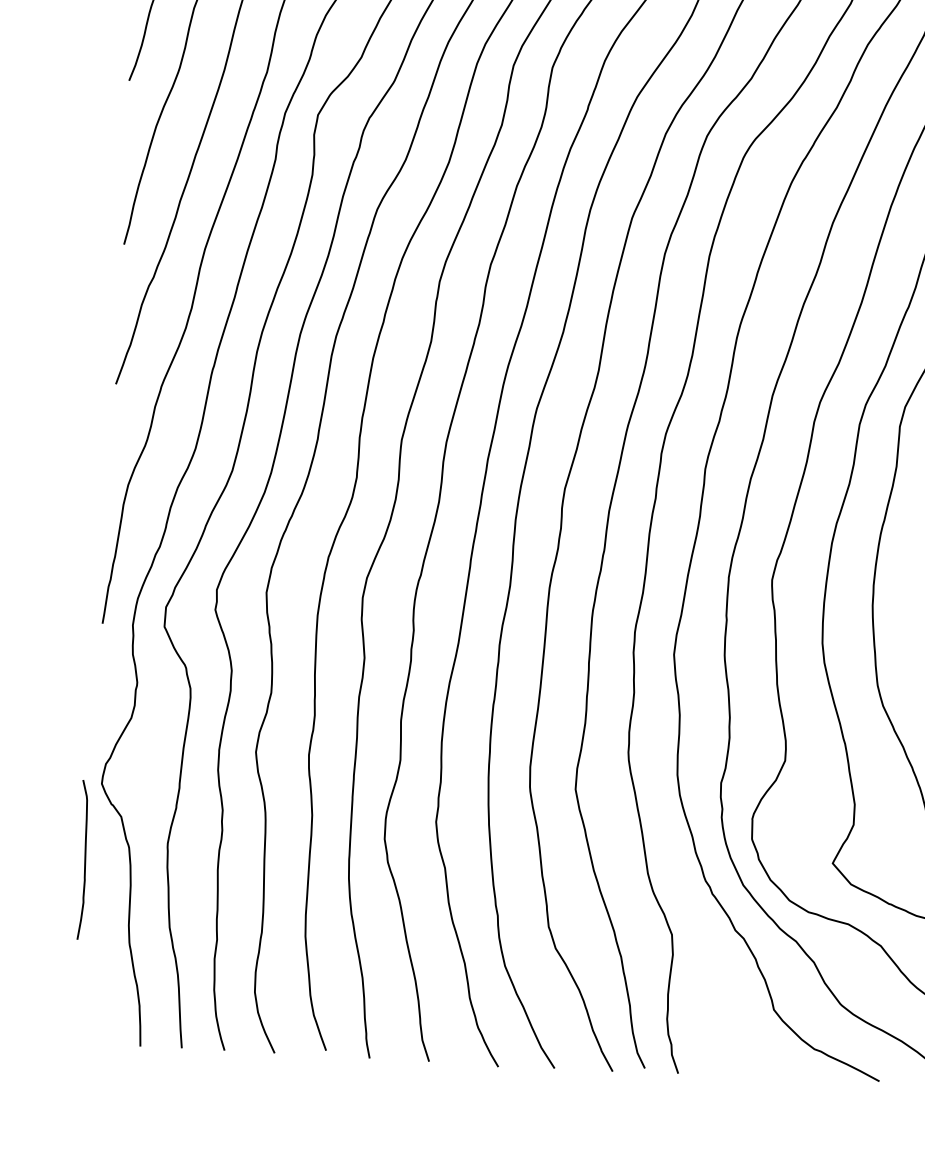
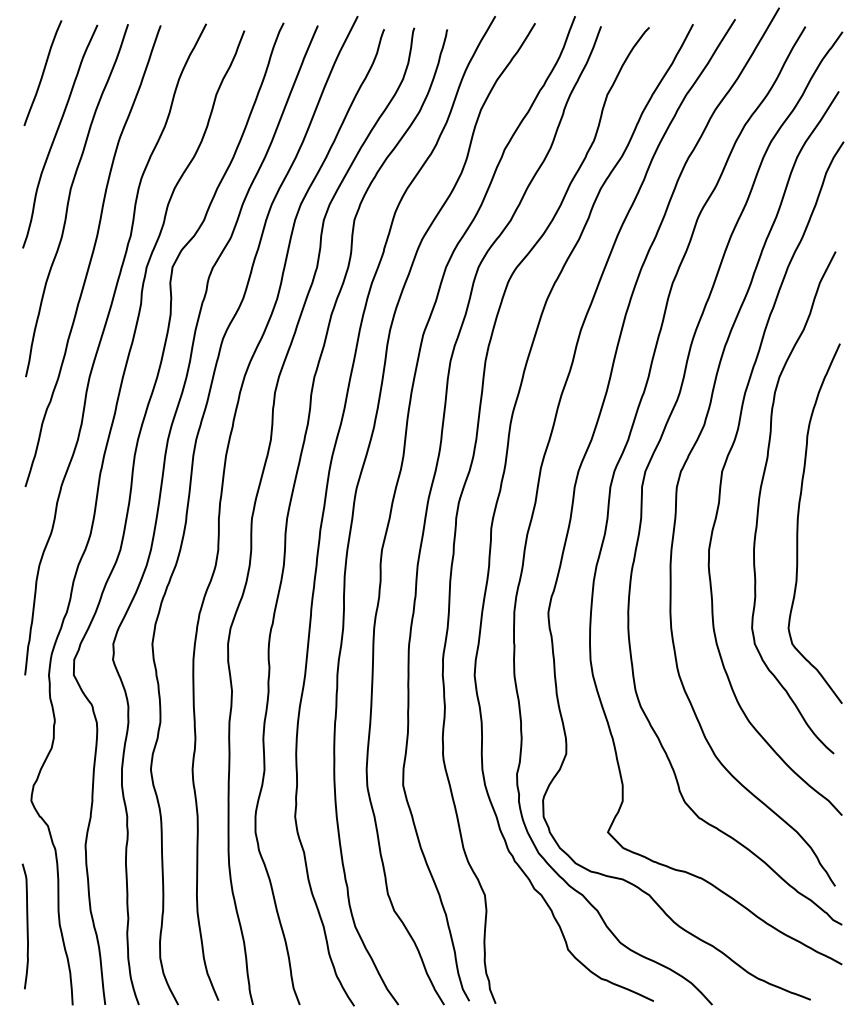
curve: (83, 860) -> (26, 926), moved

